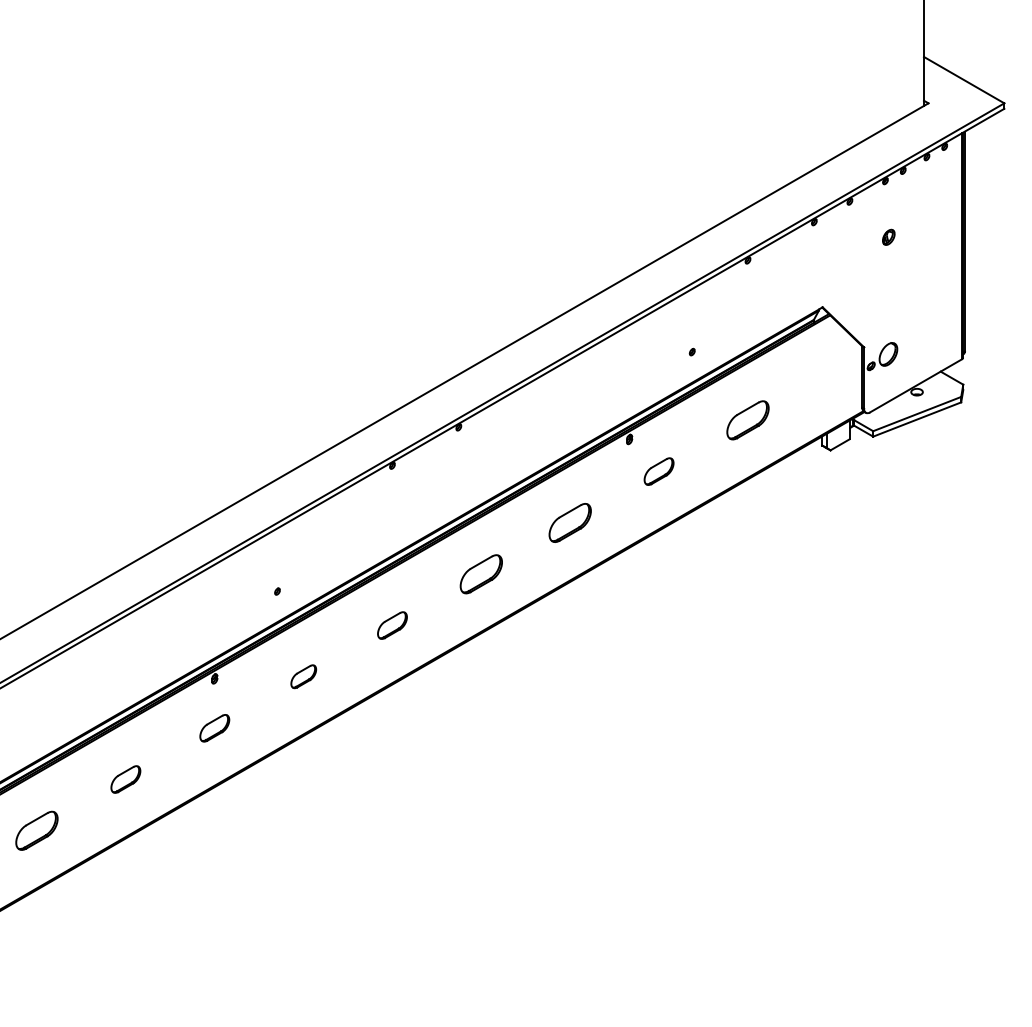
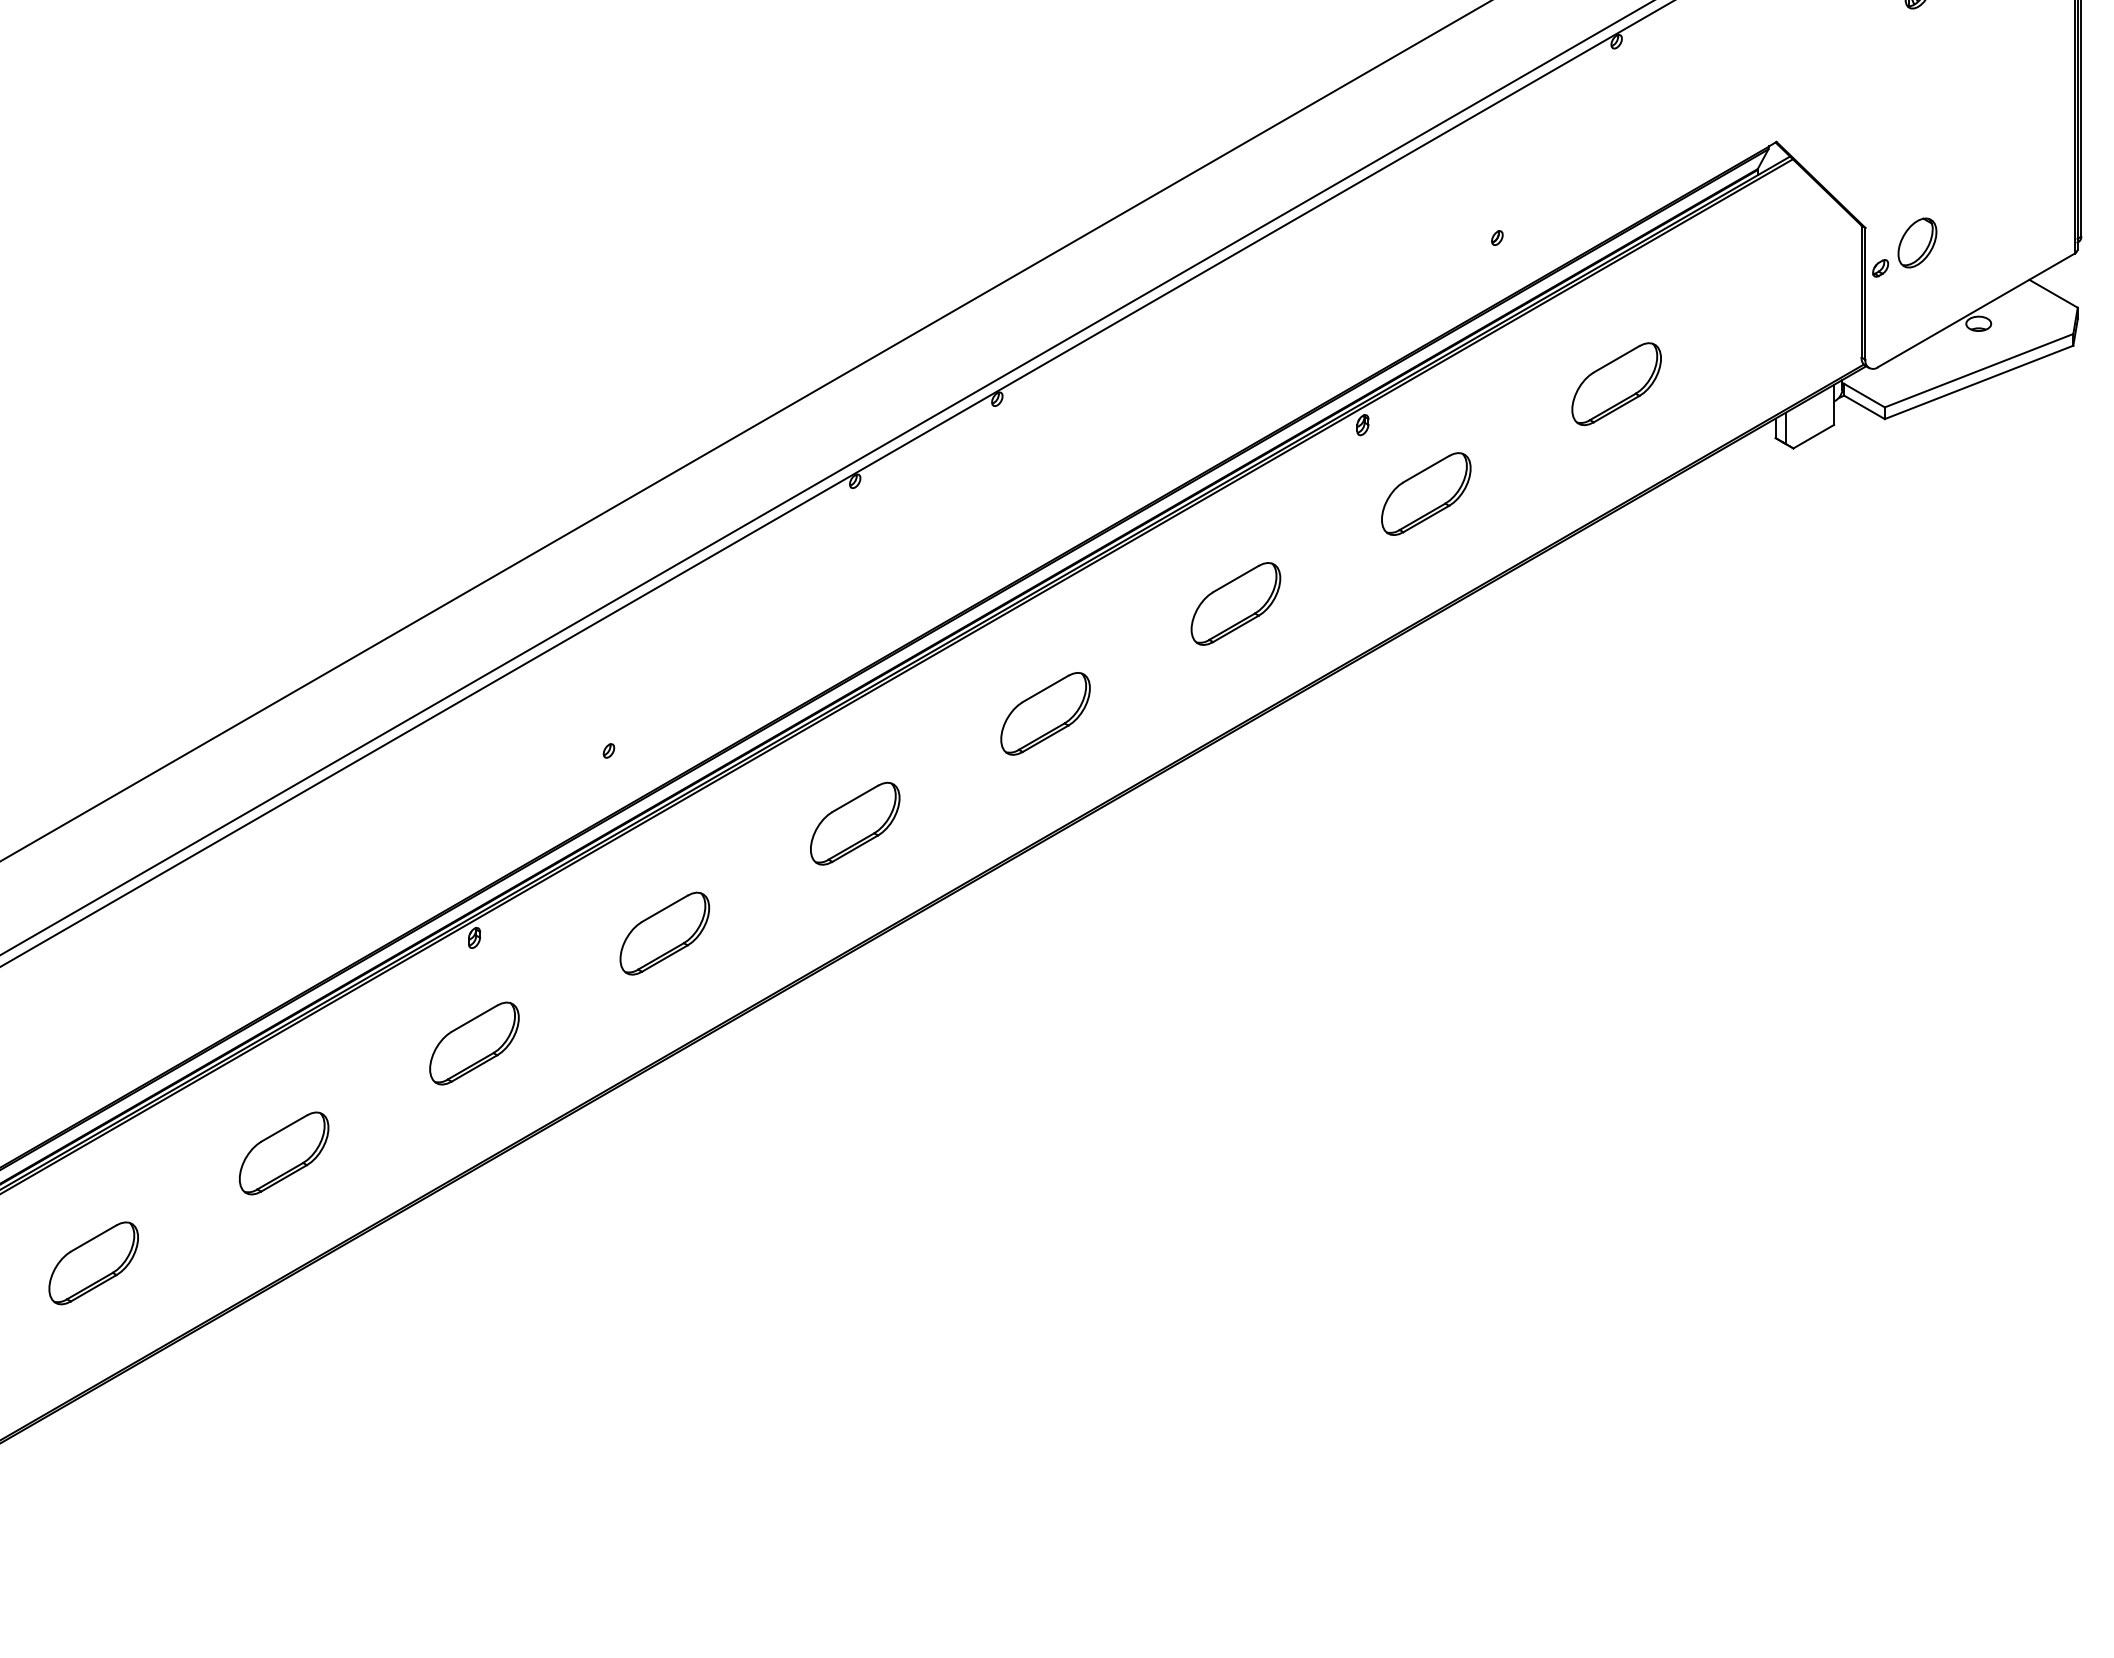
part: (658, 471) -> (1424, 493), size x1.43
part: (392, 625) -> (855, 823), size x1.43
part: (303, 676) -> (664, 932), size x1.67
part: (214, 728) -> (474, 1044), size x1.43
part: (125, 779) -> (283, 1153), size x1.43

